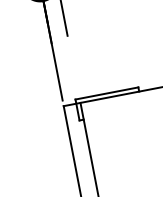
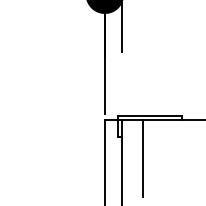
line: (108, 135) -> (143, 157), added

